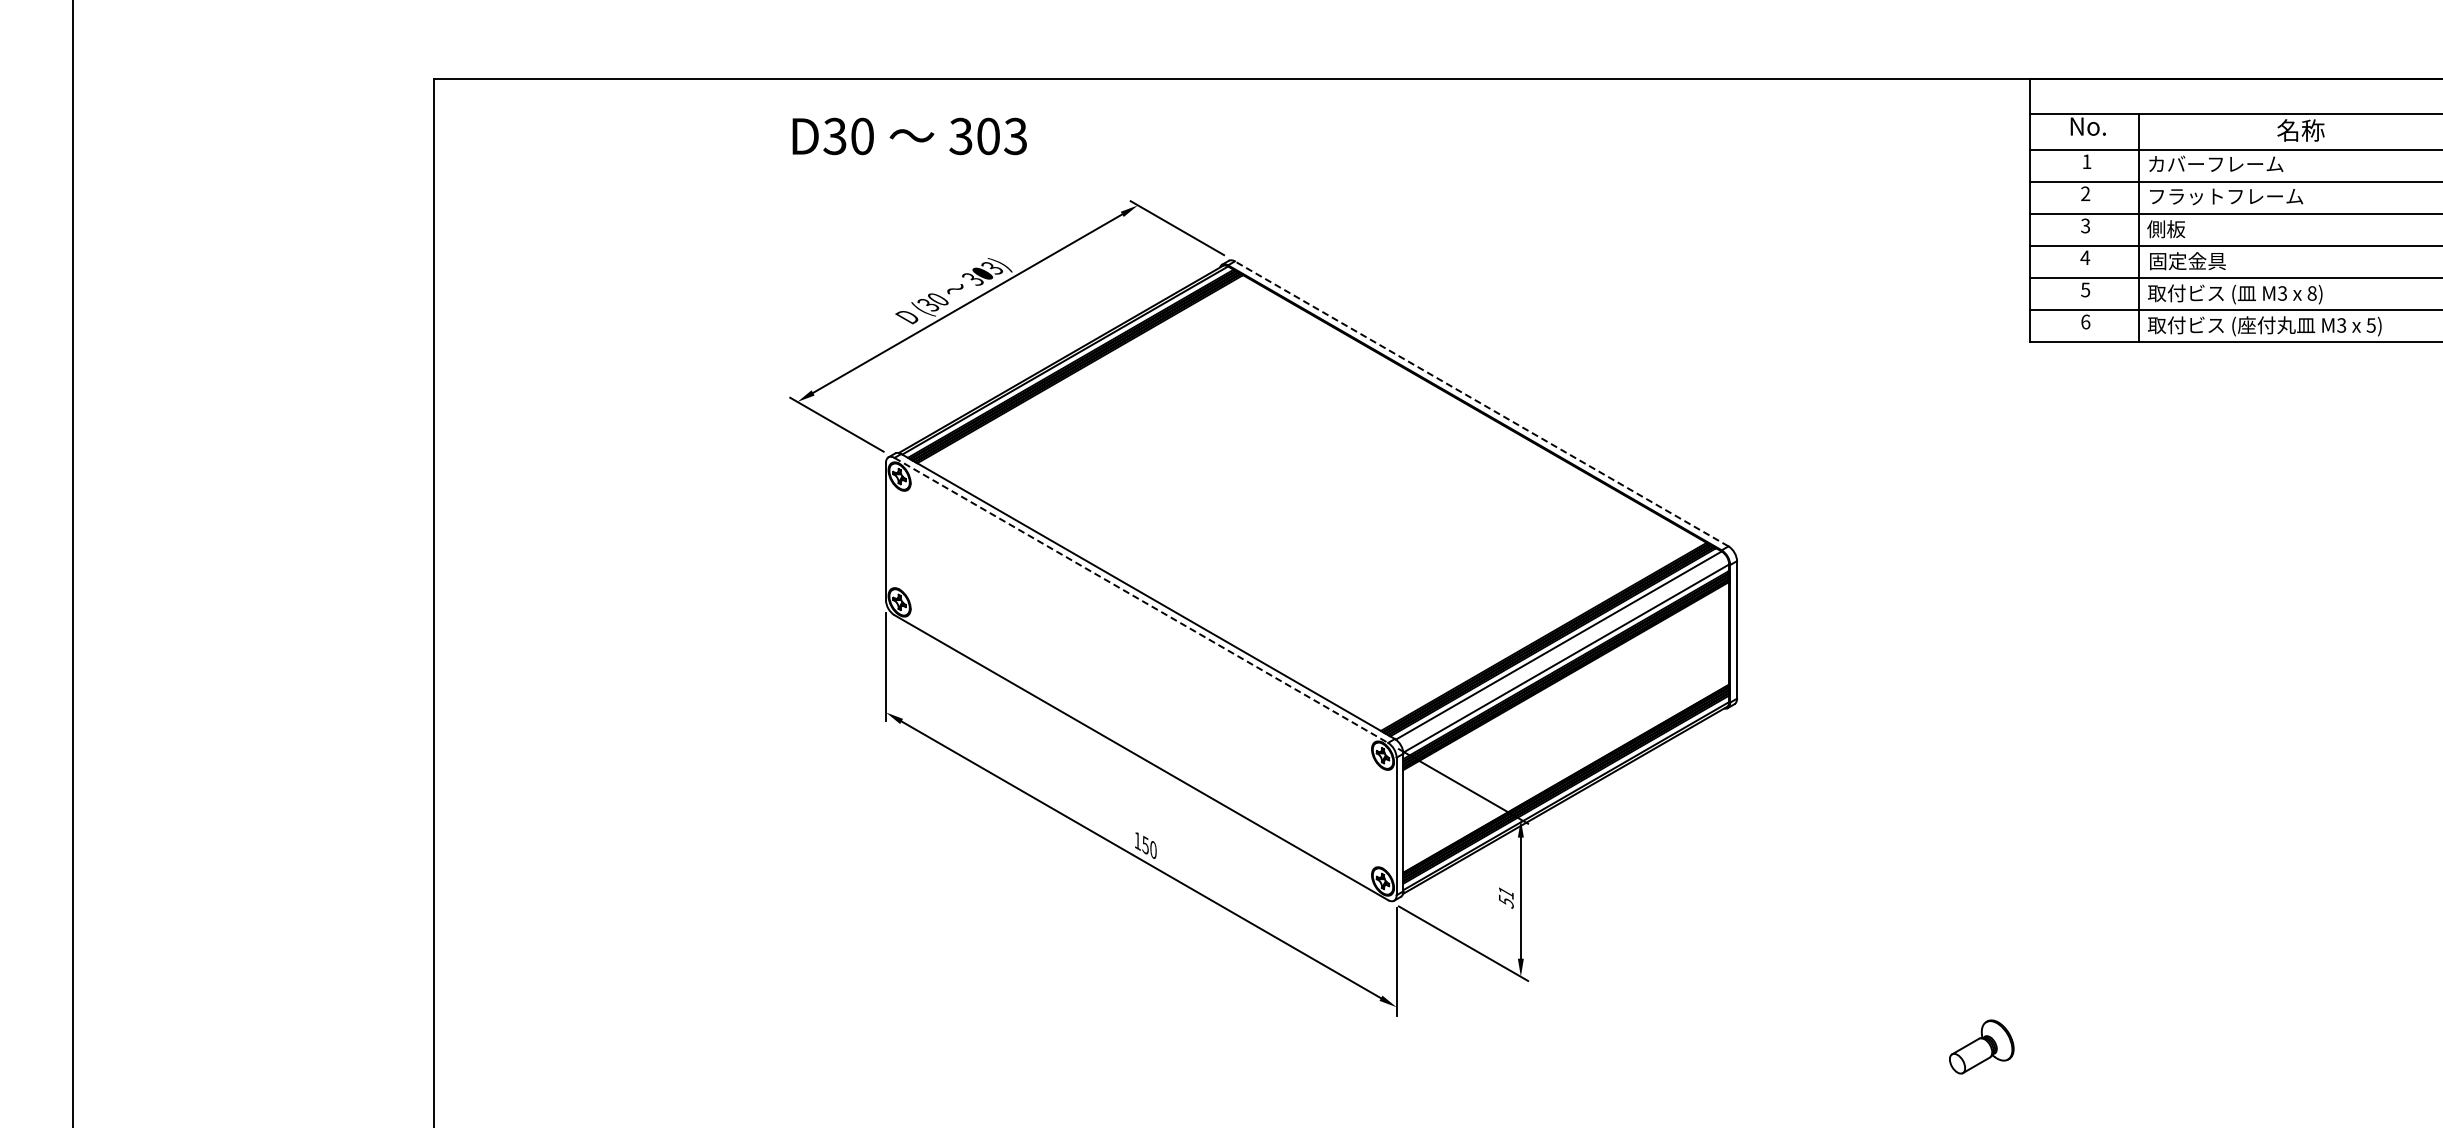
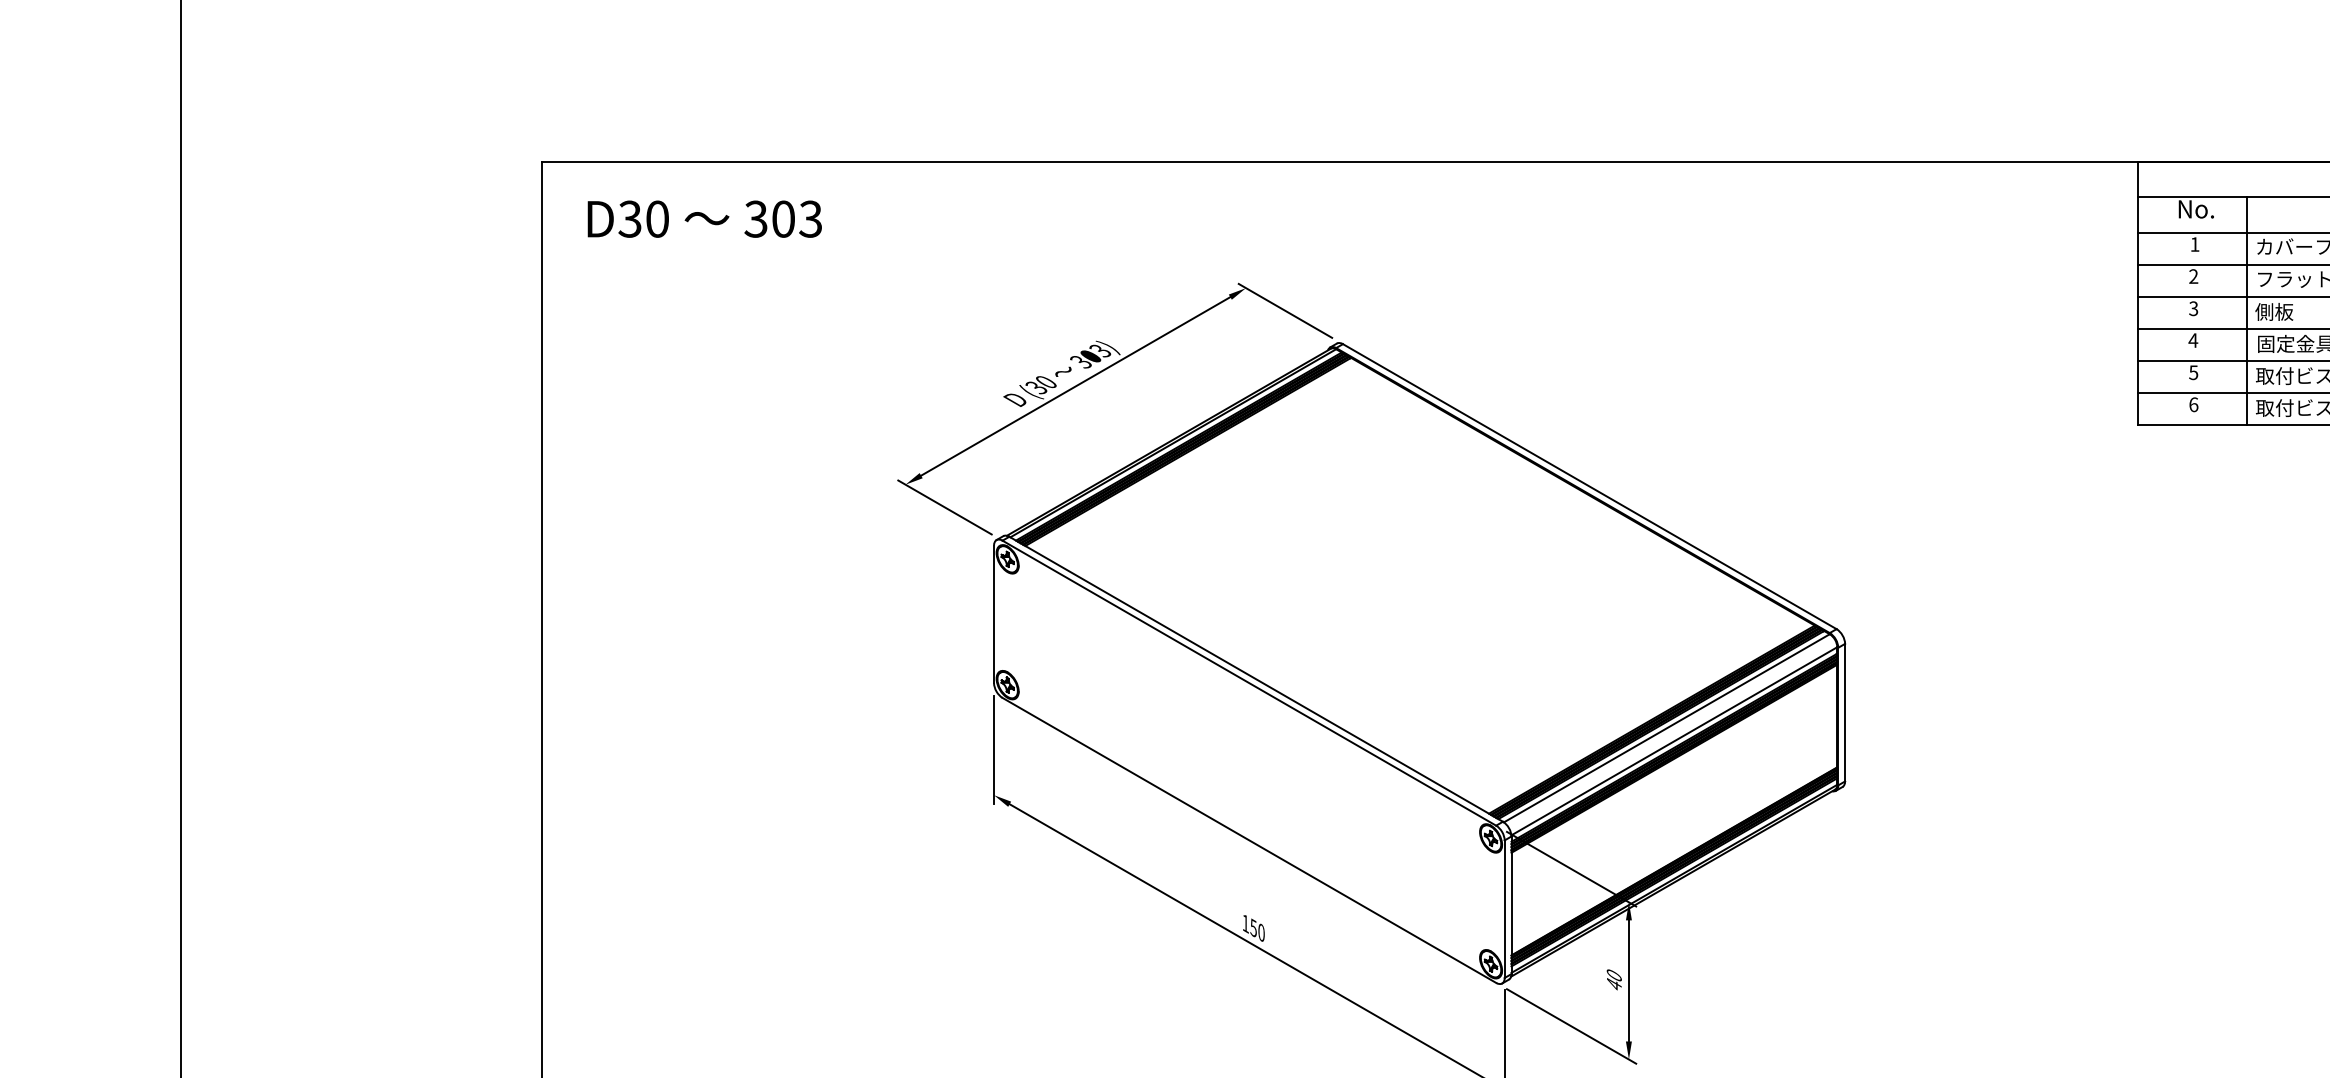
text: (909, 136) -> (704, 219), moved
line: (1481, 403) -> (1589, 486), dashed -> solid
line: (1141, 600) -> (1249, 683), dashed -> solid
text: (1505, 897) -> (1613, 980), 51 -> 40

